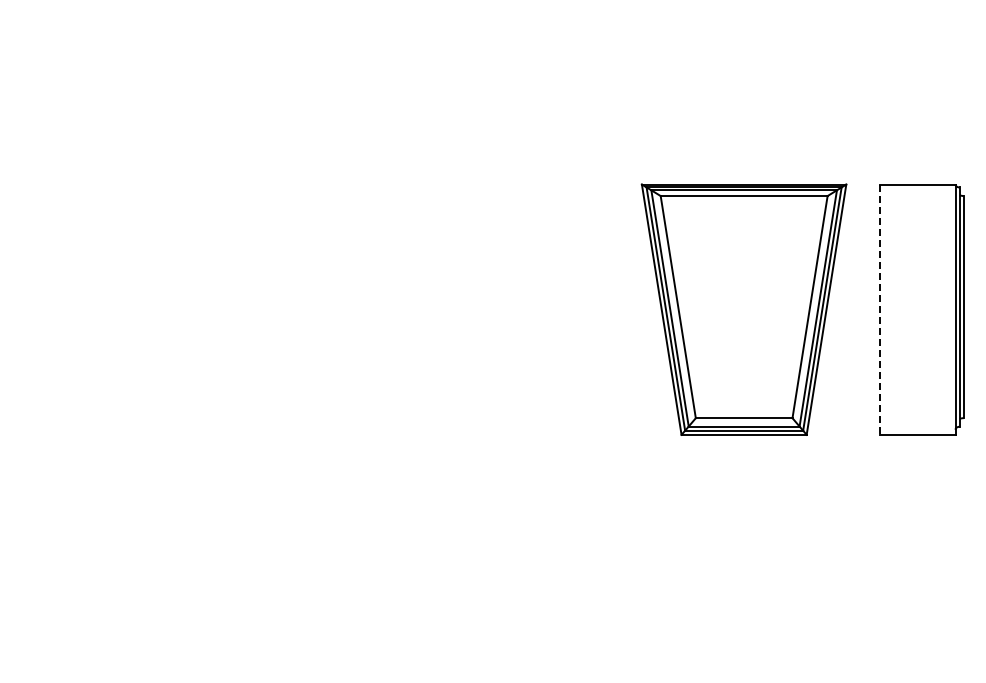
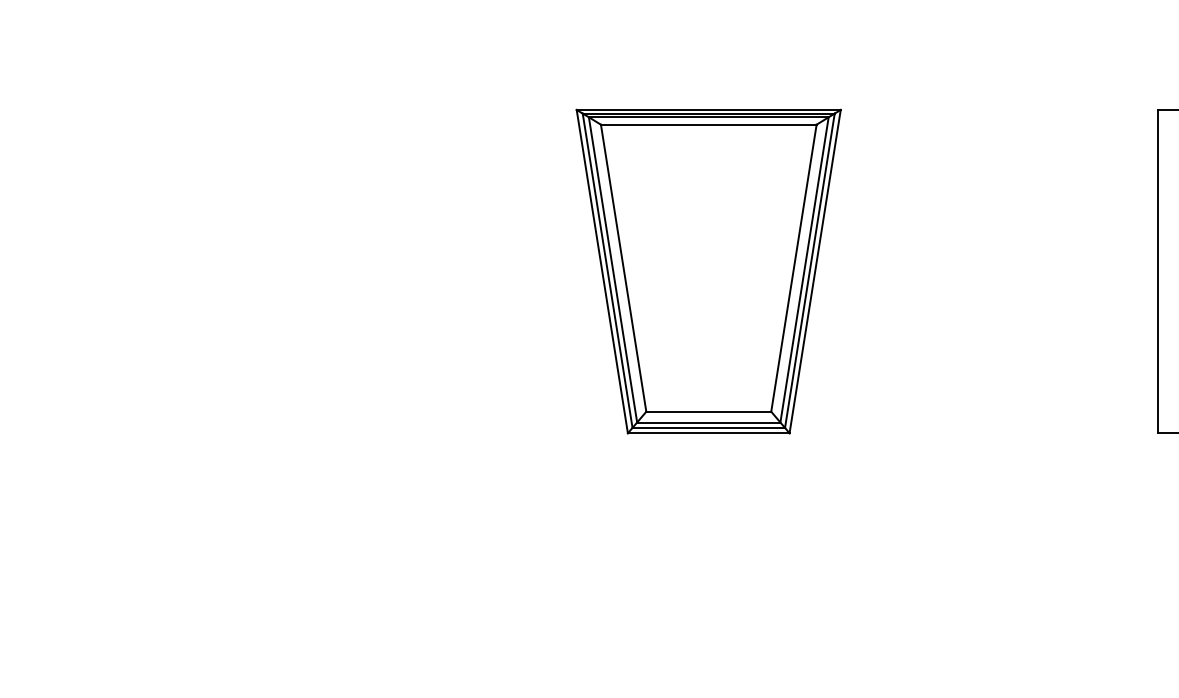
part: (743, 309) -> (707, 271), moved
line: (880, 310) -> (1157, 272), dashed -> solid

